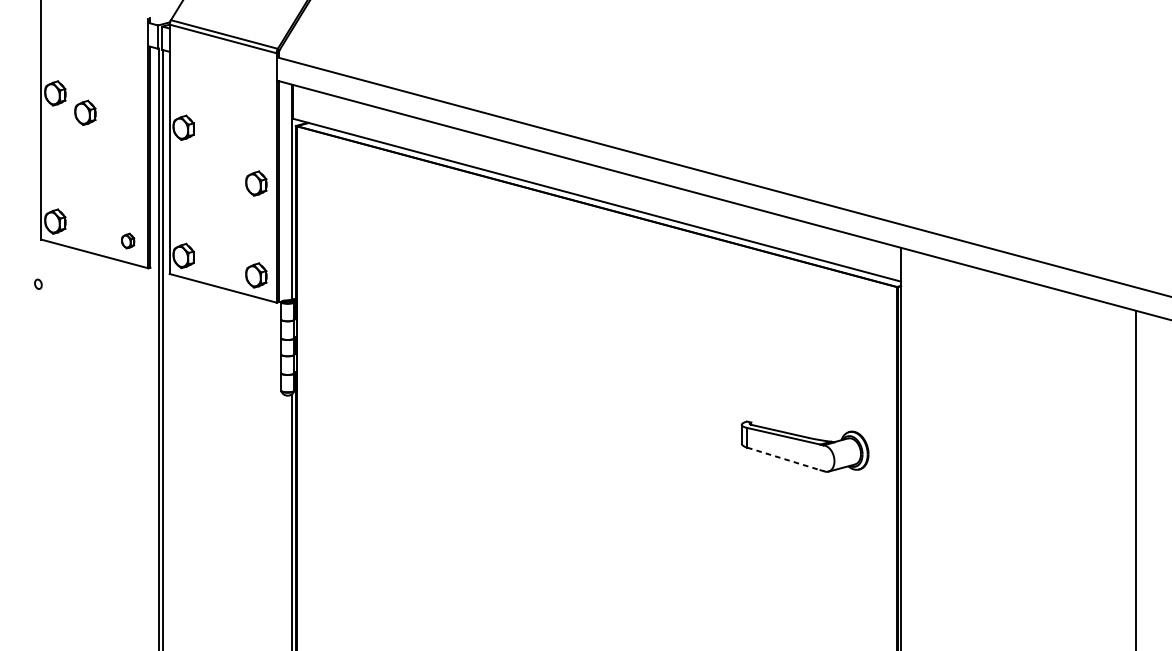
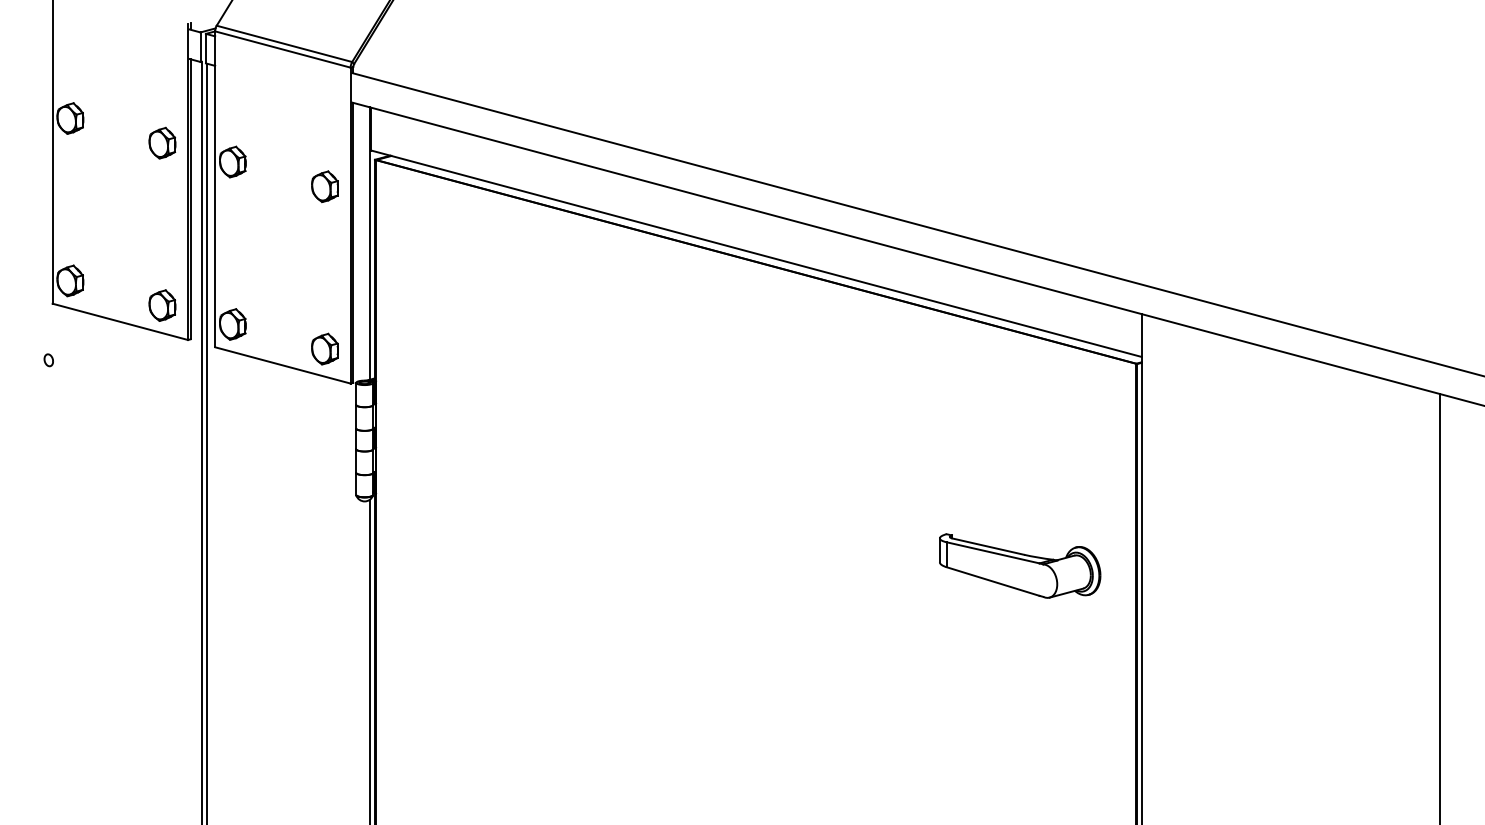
part: (85, 112) -> (162, 142), moved
part: (256, 183) -> (324, 186), moved
part: (128, 241) -> (162, 305), size x1.67
line: (784, 458) -> (993, 581), dashed -> solid

